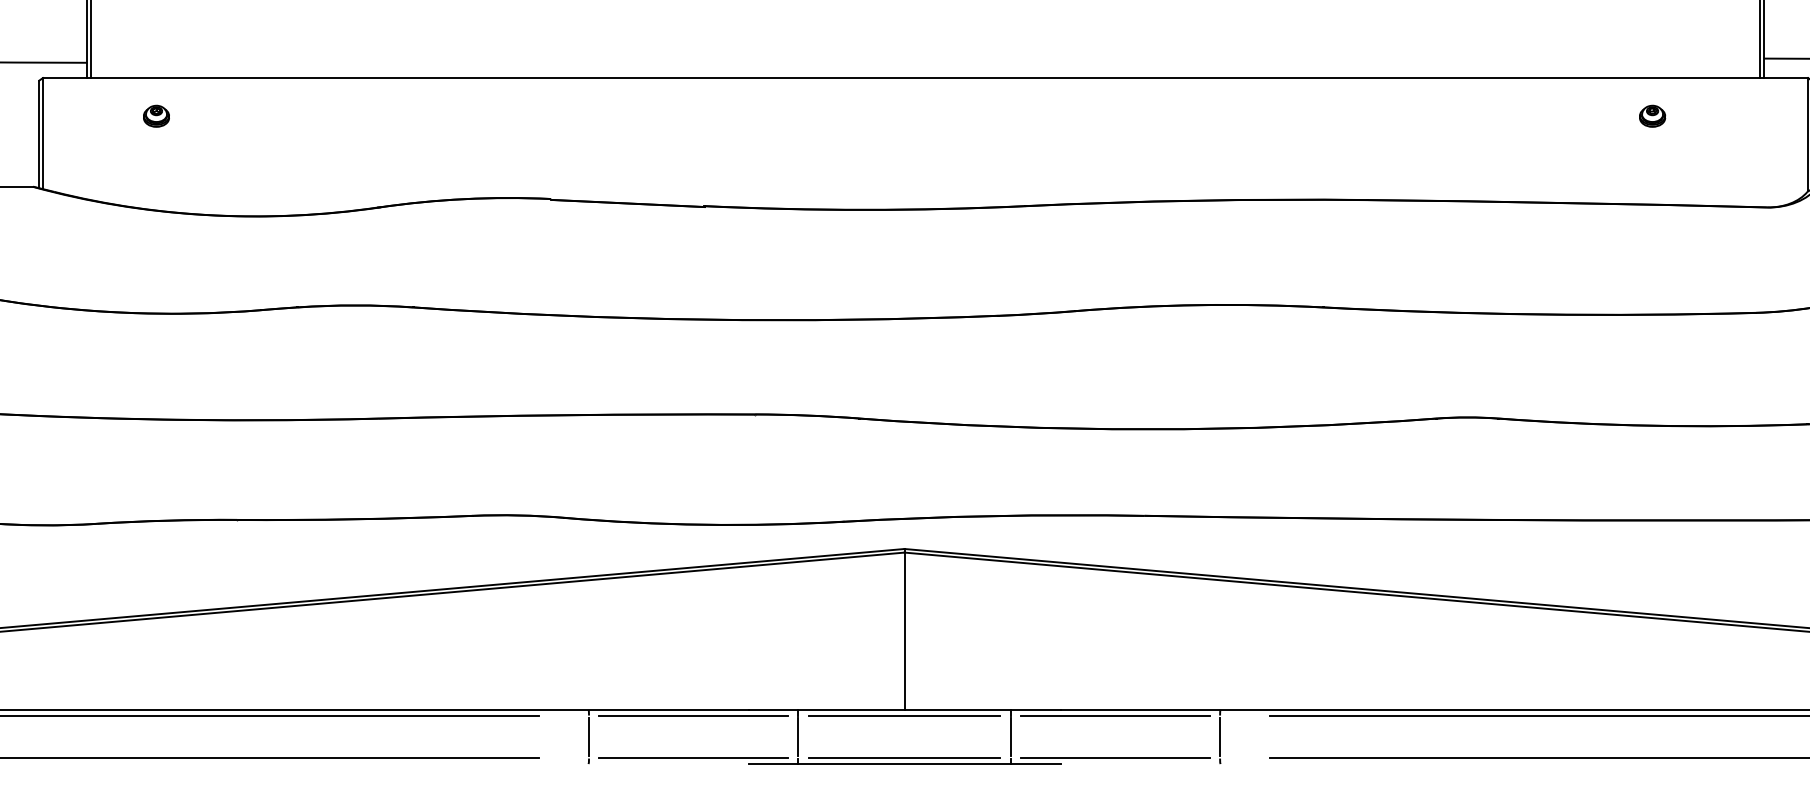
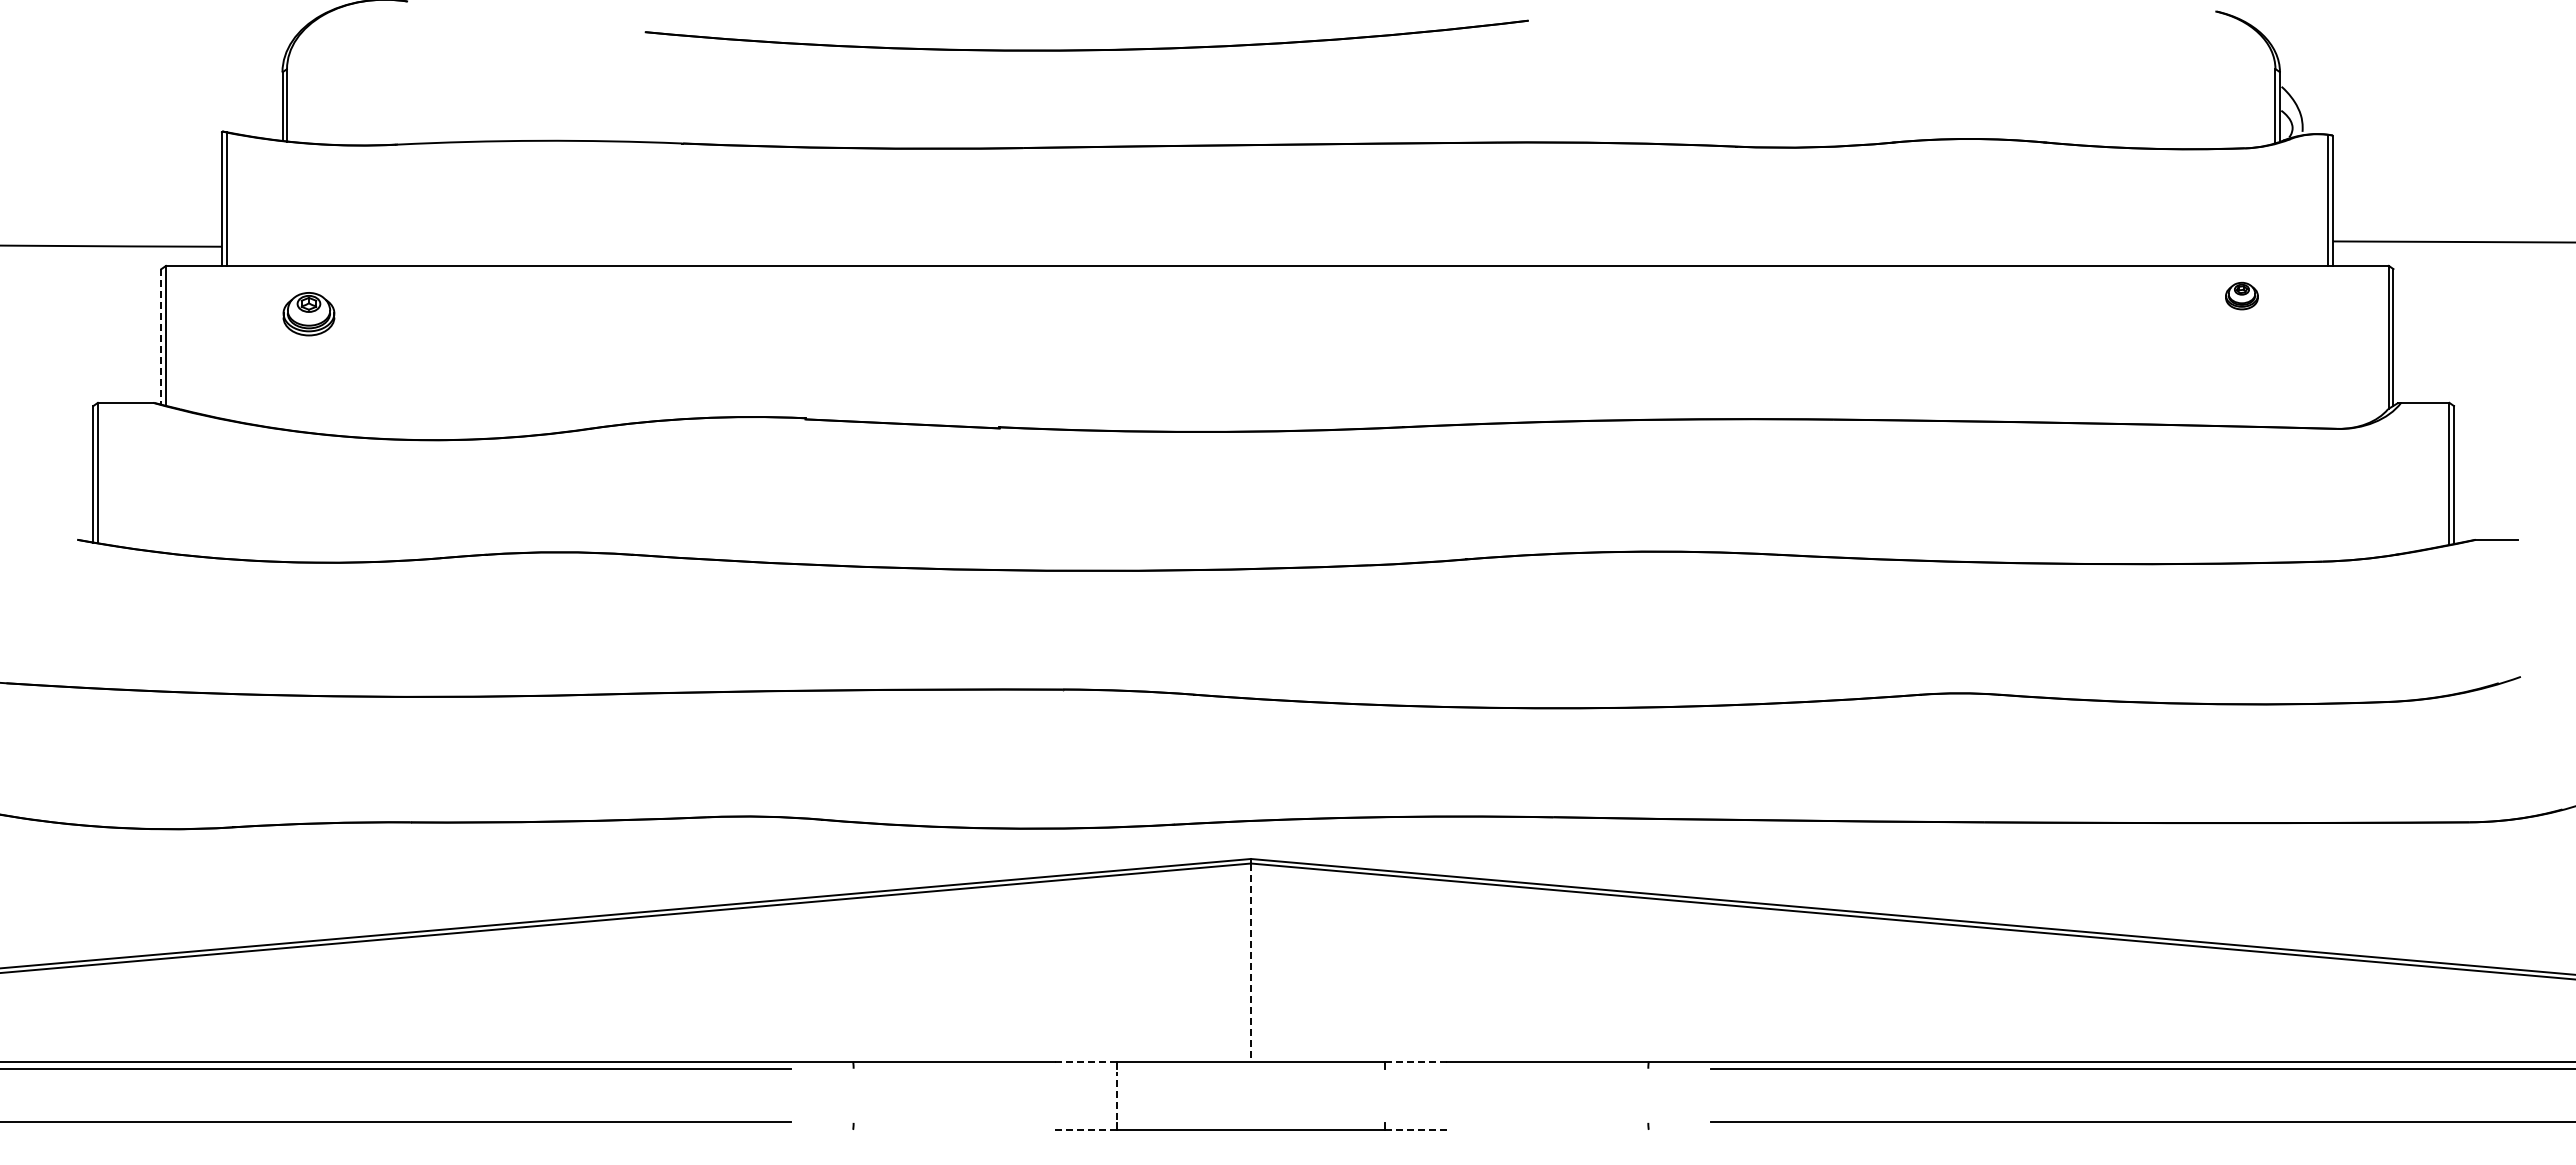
part: (156, 115) -> (308, 313), size x1.6
part: (1652, 115) -> (2241, 295), moved
line: (39, 134) -> (161, 336), solid -> dashed
line: (904, 631) -> (1250, 963), solid -> dashed
line: (773, 709) -> (1085, 1061), solid -> dashed
line: (1035, 709) -> (1415, 1061), solid -> dashed
line: (693, 716) -> (985, 1069), removed
line: (904, 716) -> (1250, 1069), removed
line: (1115, 716) -> (1516, 1069), removed
line: (588, 736) -> (853, 1095), removed
line: (798, 736) -> (1117, 1095), solid -> dashed
line: (1010, 736) -> (1384, 1095), removed
line: (1220, 736) -> (1648, 1095), removed
line: (693, 758) -> (985, 1122), removed
line: (904, 758) -> (1250, 1122), removed
line: (1115, 758) -> (1516, 1122), removed
line: (773, 763) -> (1086, 1129), solid -> dashed
line: (1035, 763) -> (1416, 1129), solid -> dashed

